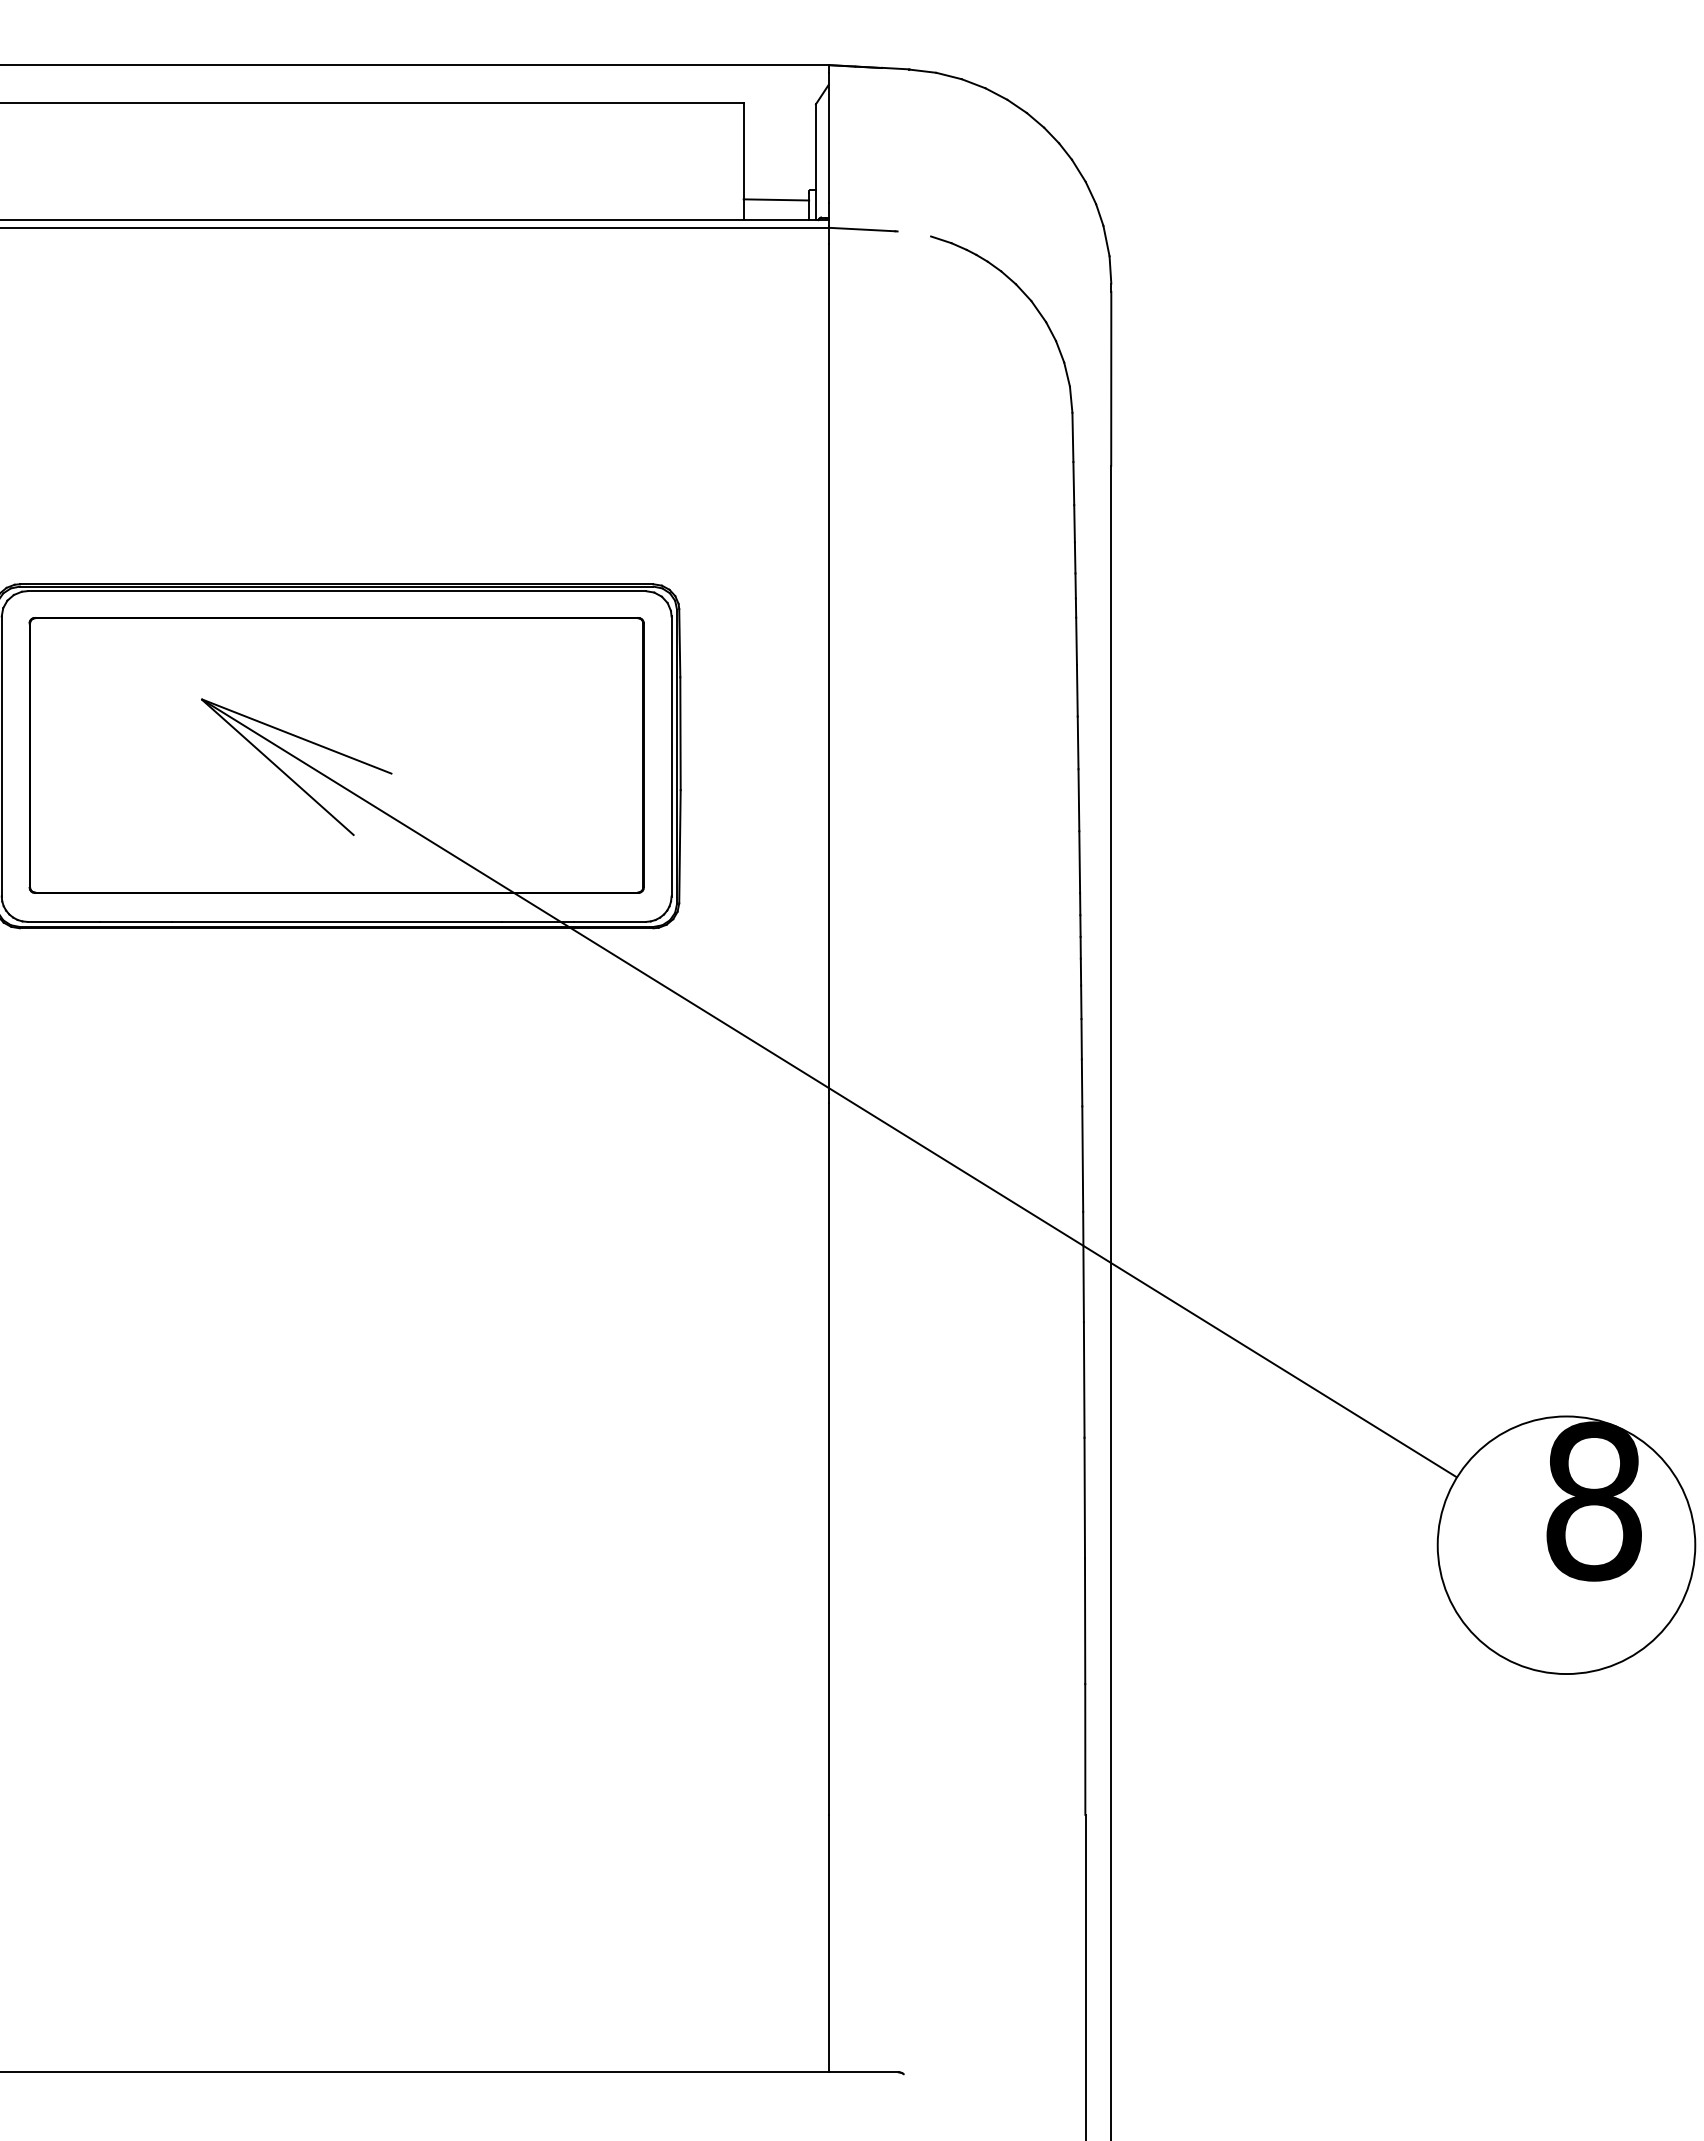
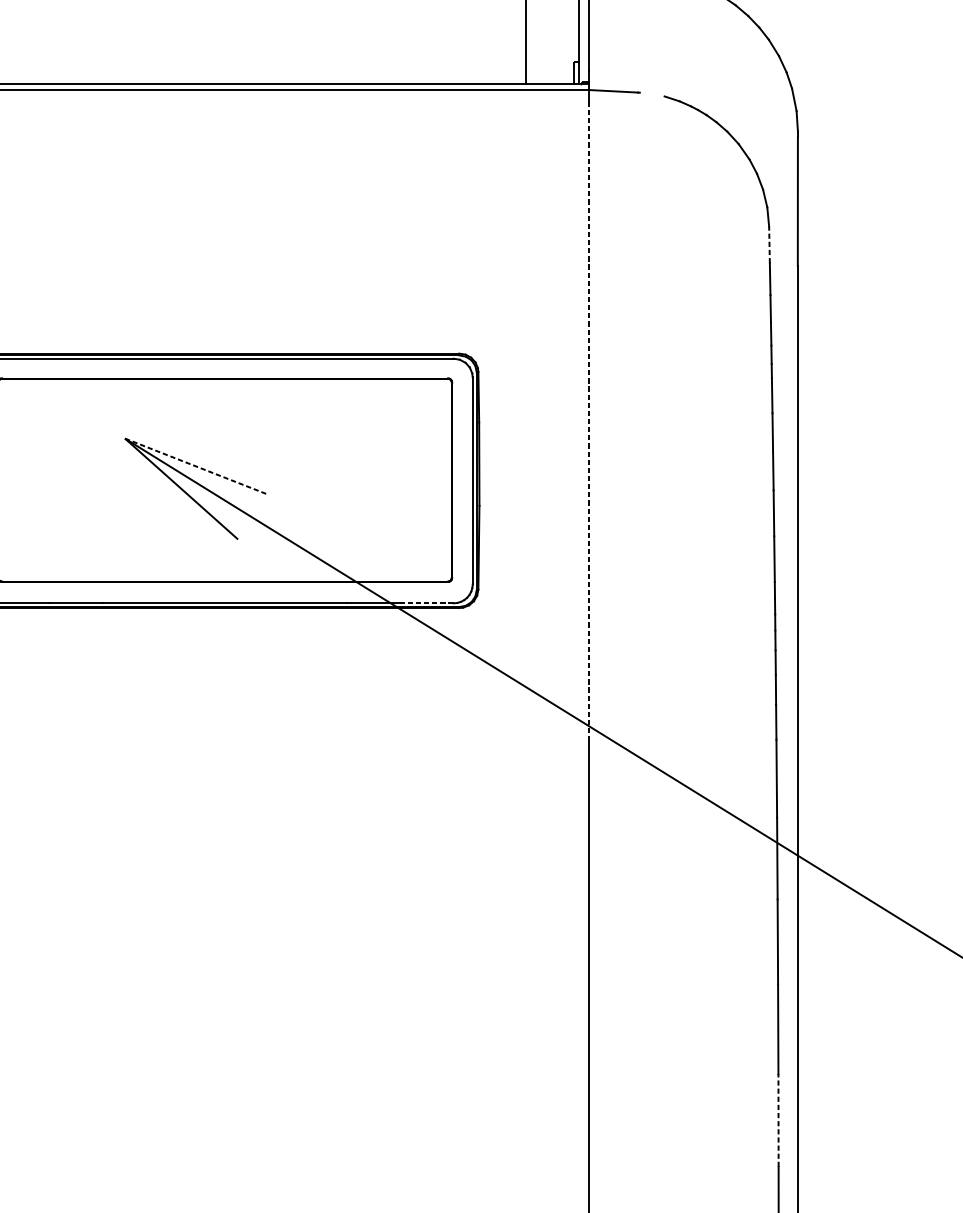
line: (776, 199) -> (550, 69), removed
line: (1072, 437) -> (769, 245), solid -> dashed
line: (829, 673) -> (589, 419), solid -> dashed
line: (296, 736) -> (195, 466), solid -> dashed
line: (609, 921) -> (426, 603), solid -> dashed
line: (1085, 1621) -> (778, 1120), solid -> dashed

